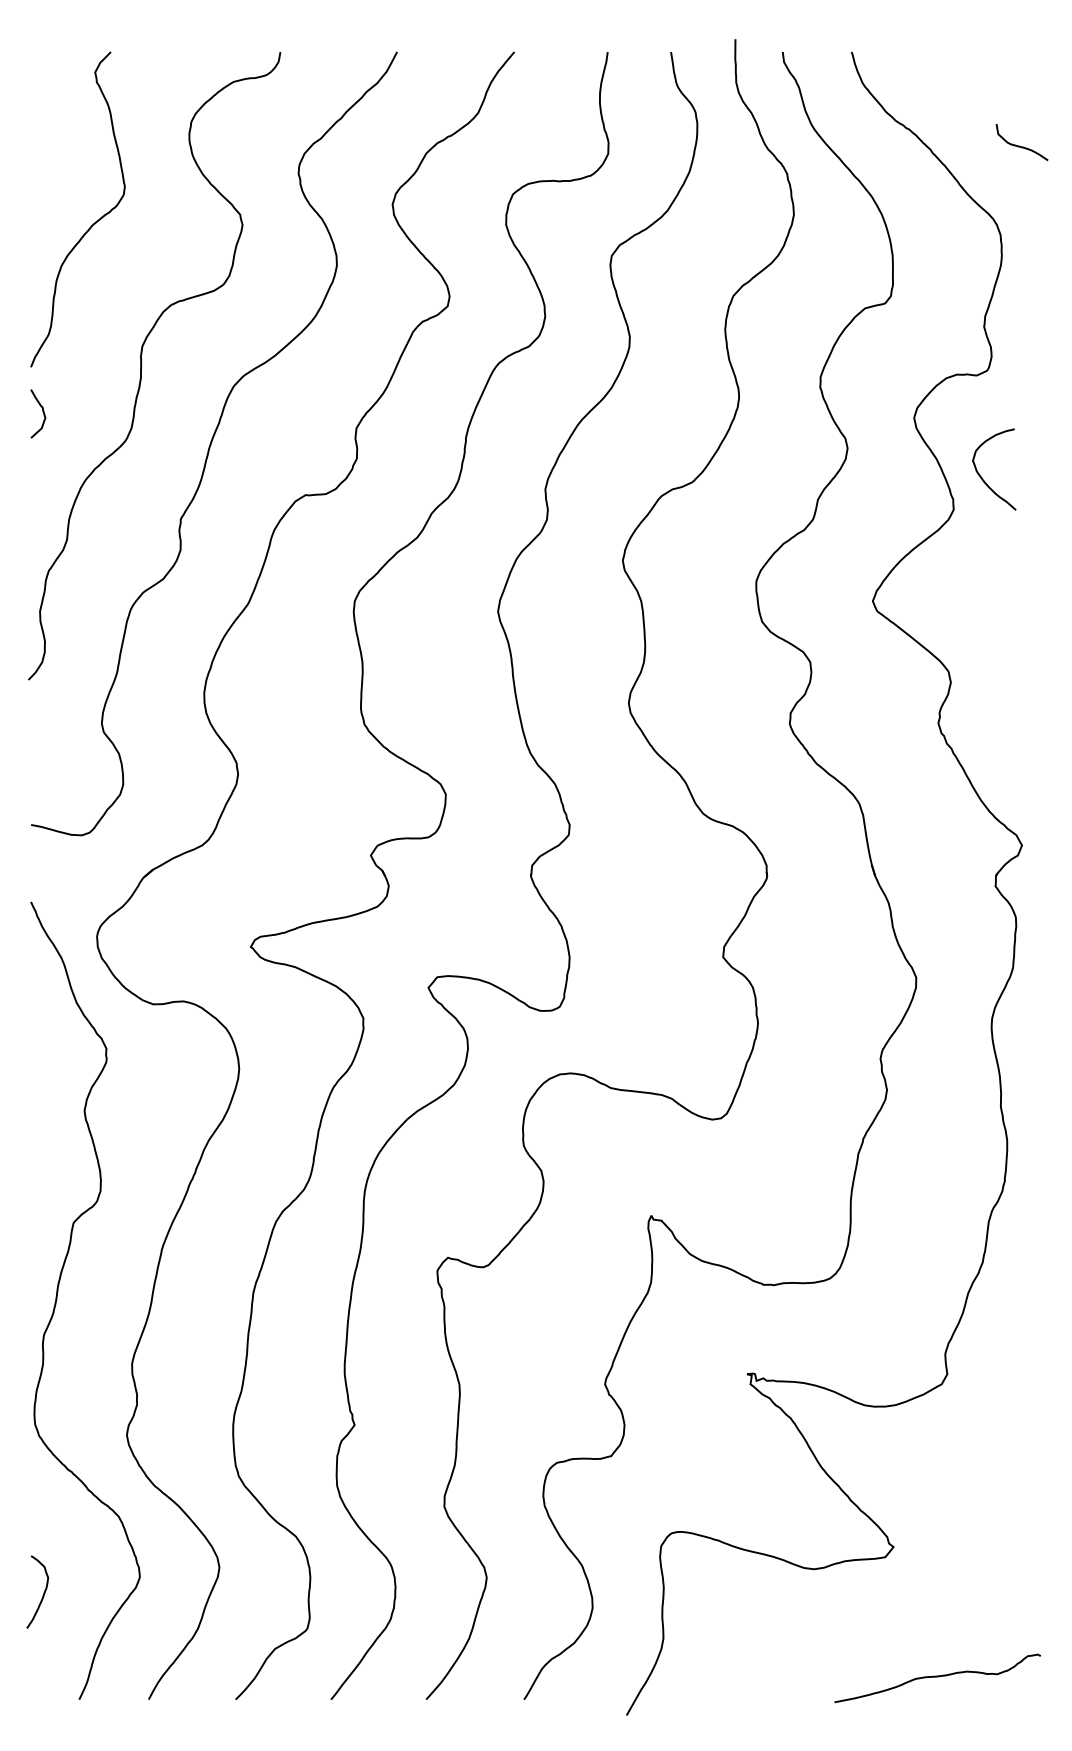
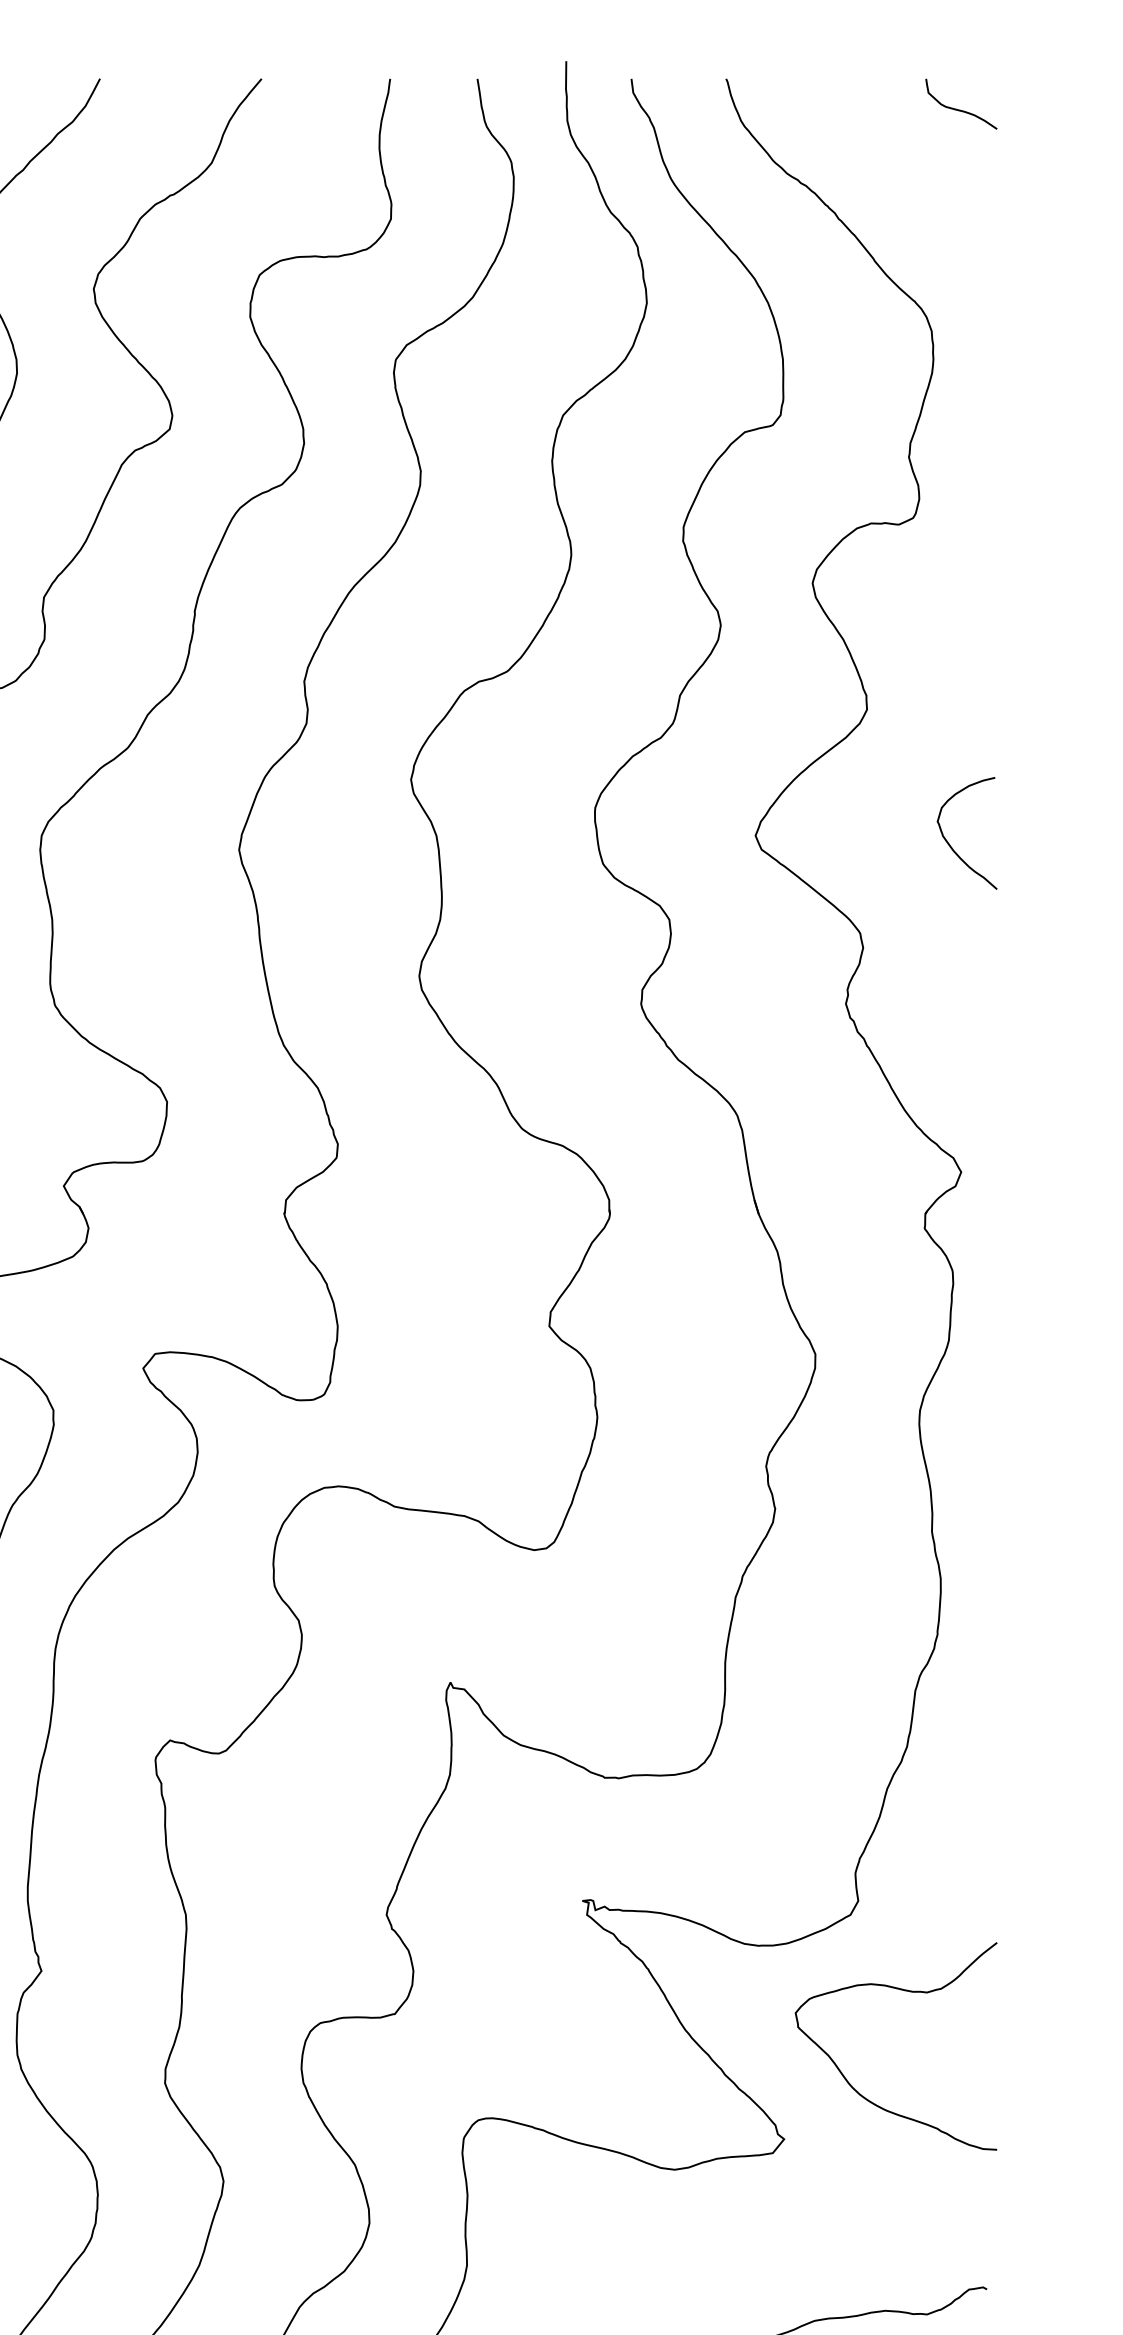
curve: (1019, 145) -> (957, 108), moved
curve: (982, 477) -> (950, 844), moved
curve: (982, 1440) -> (906, 1992), added

